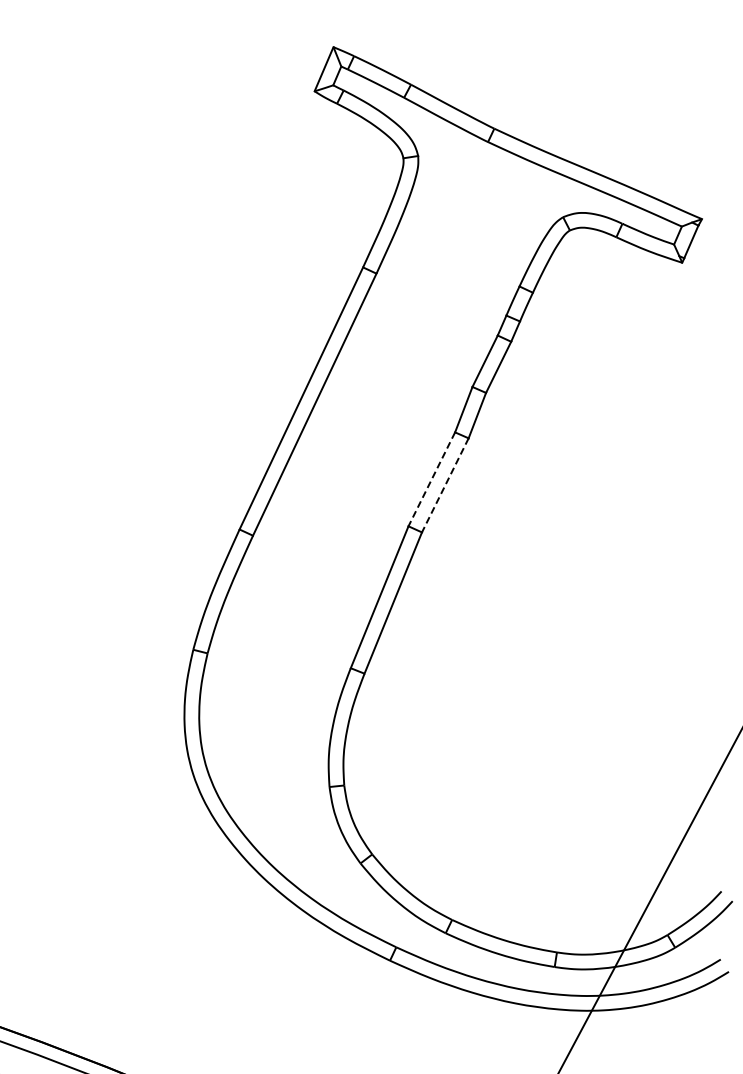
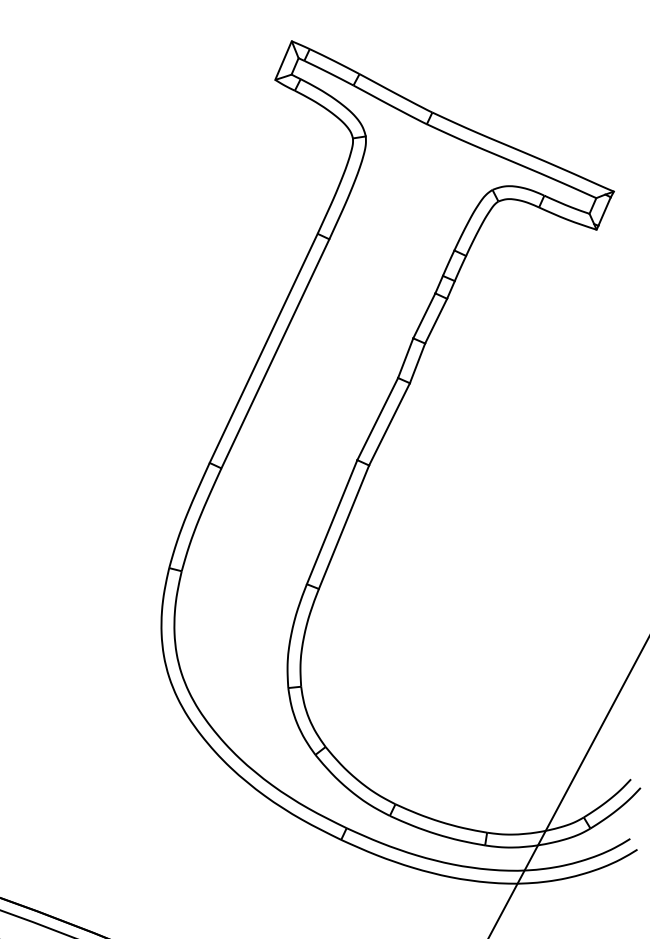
line: (431, 479) -> (377, 419), dashed -> solid
line: (445, 485) -> (389, 424), dashed -> solid

